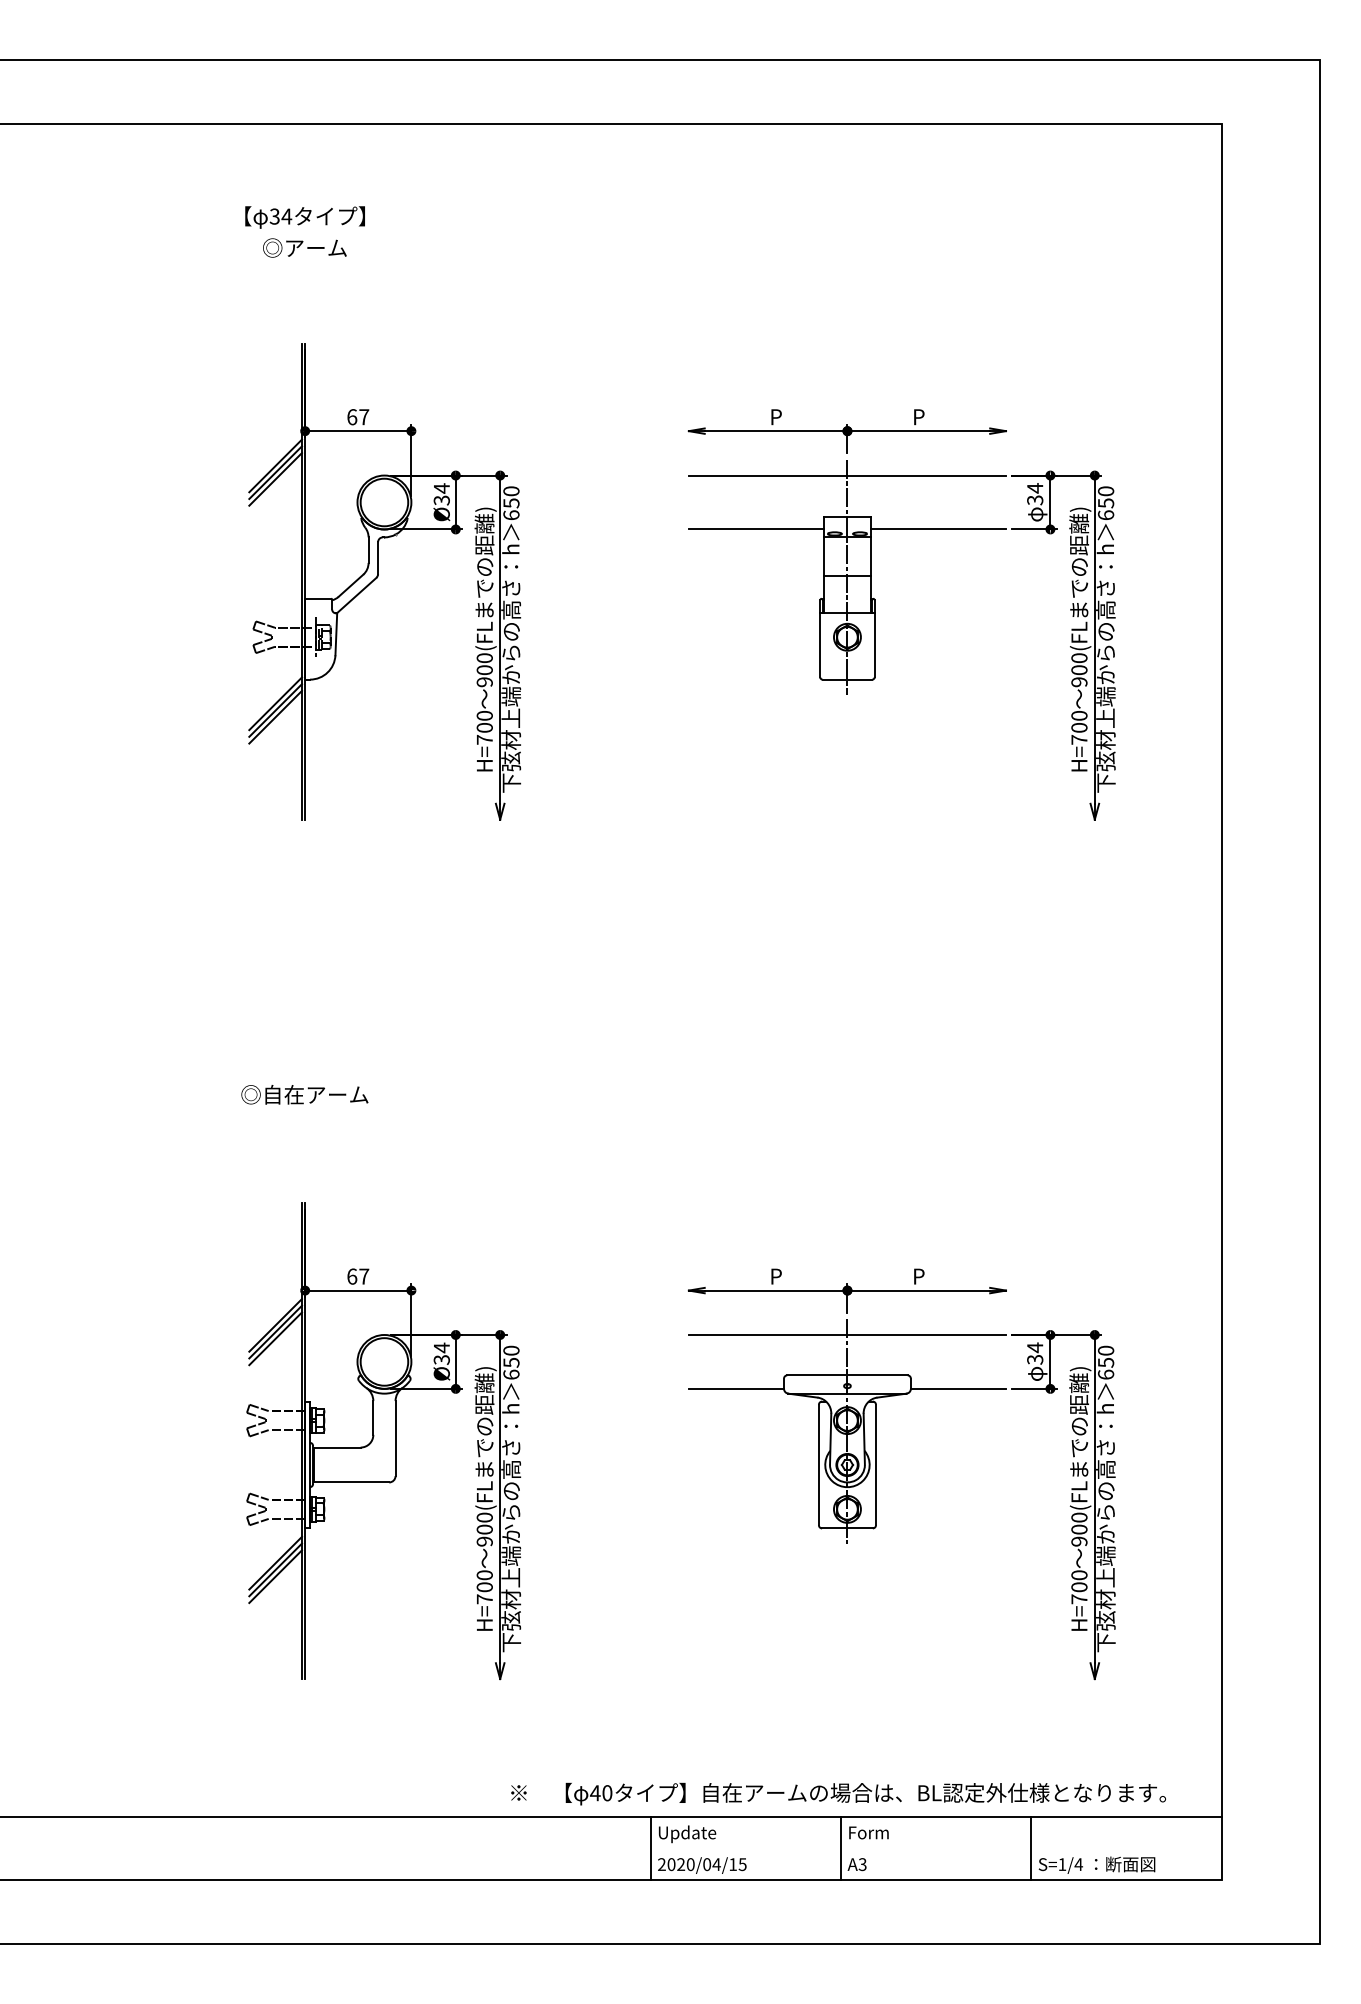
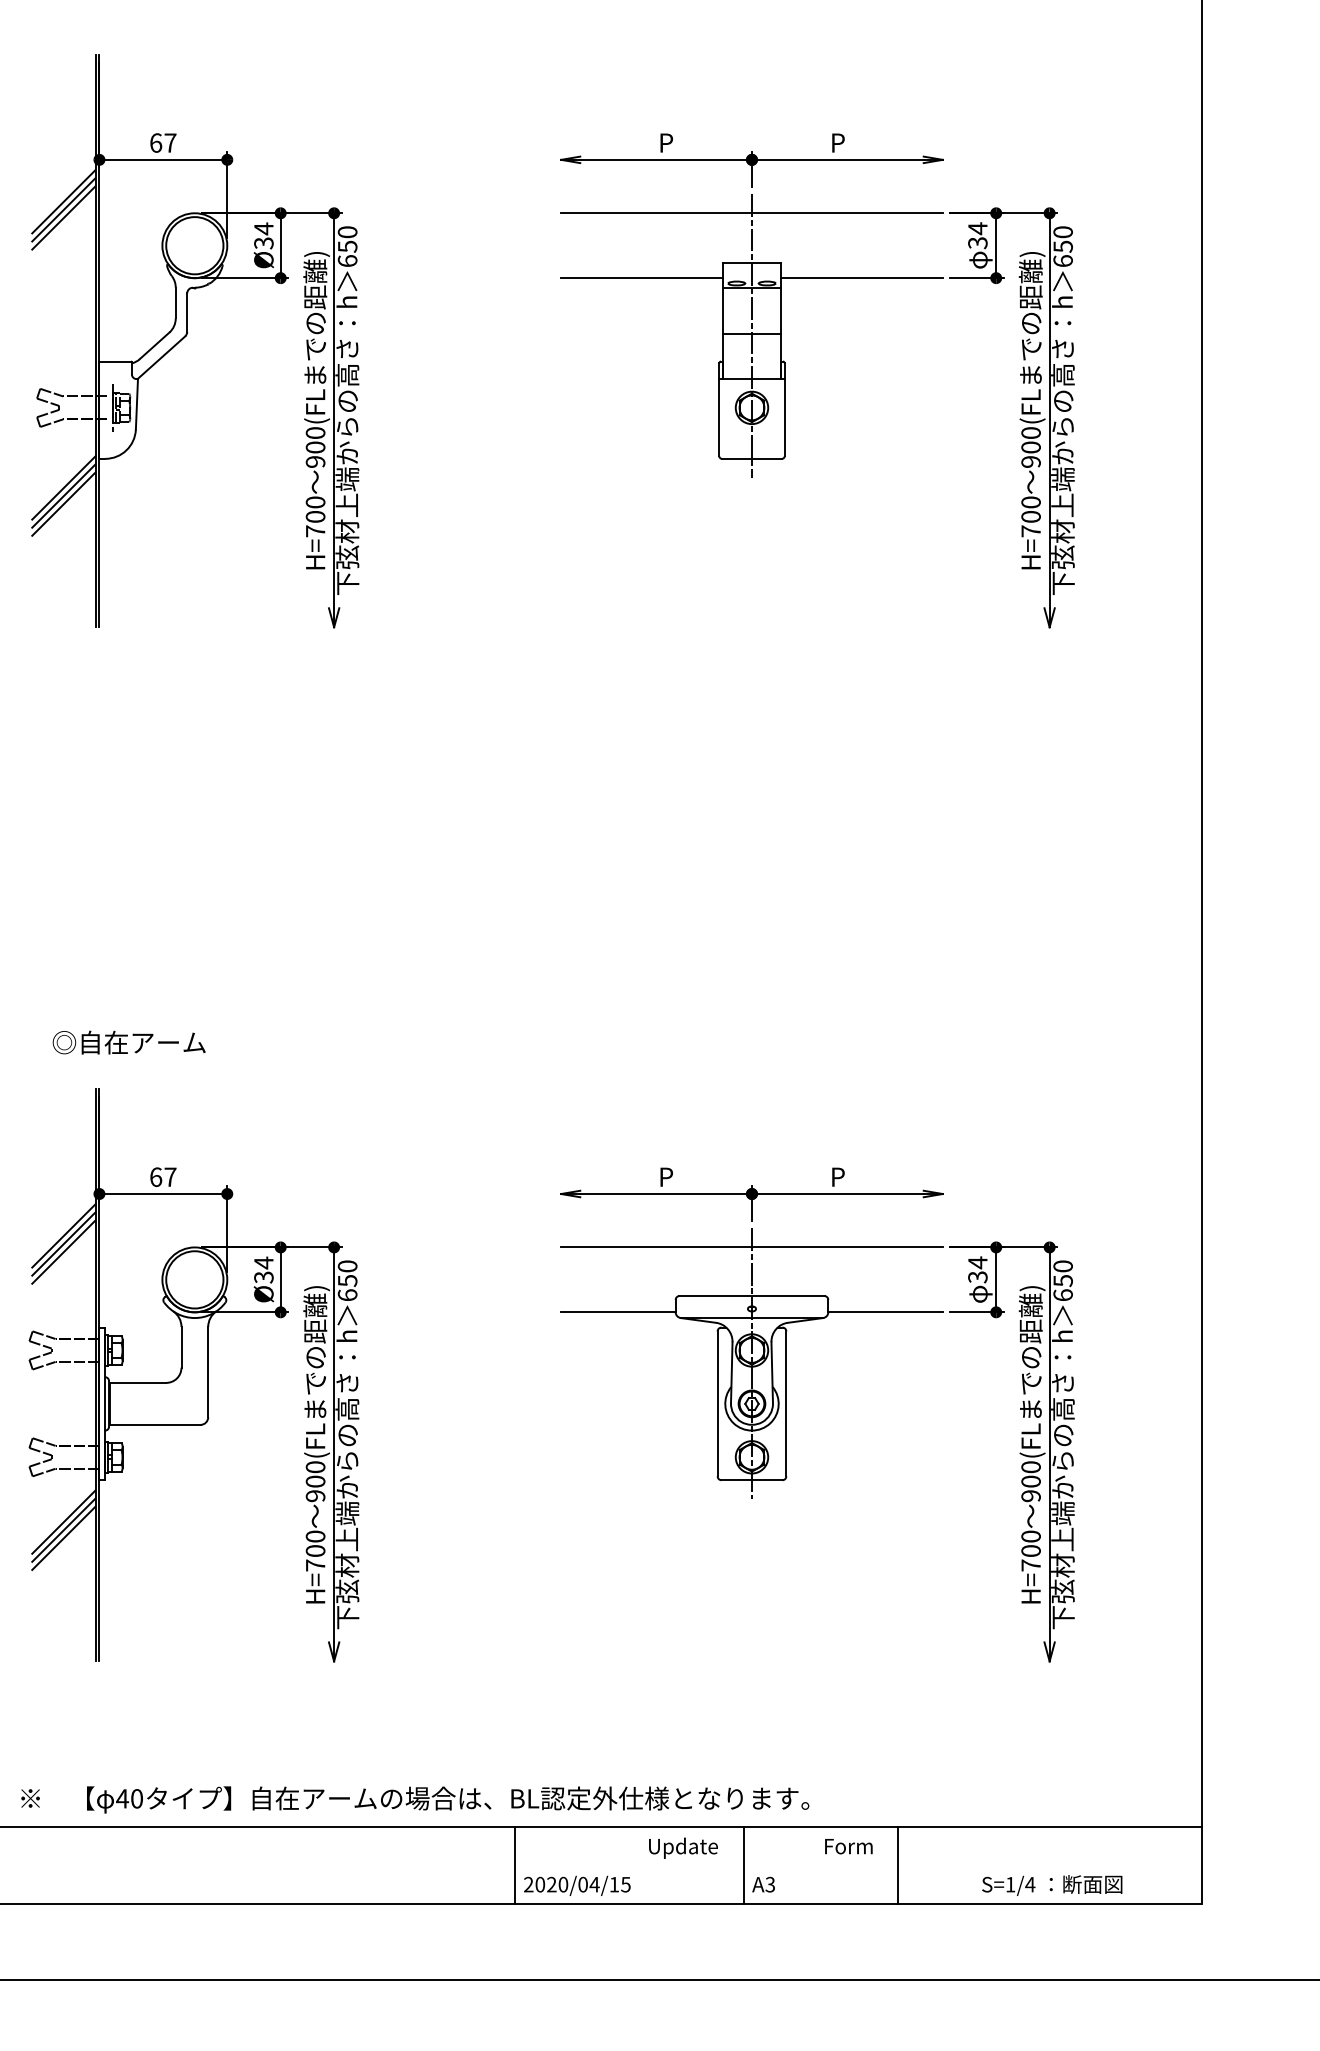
text: (304, 1094) -> (128, 1042), moved
text: (838, 1793) -> (415, 1799), moved
text: (868, 1832) -> (848, 1846), moved
text: (687, 1834) -> (683, 1848), moved
line: (1031, 1848) -> (897, 1865), moved

